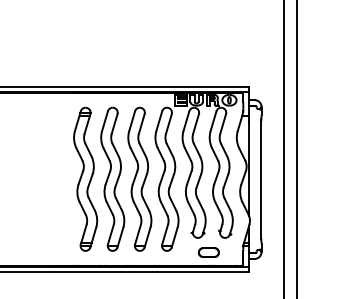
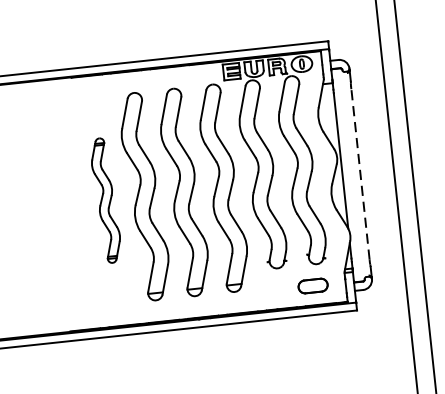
part: (85, 178) -> (105, 199), size x0.6
line: (261, 179) -> (360, 173), solid -> dashed
part: (208, 252) -> (312, 286), moved

